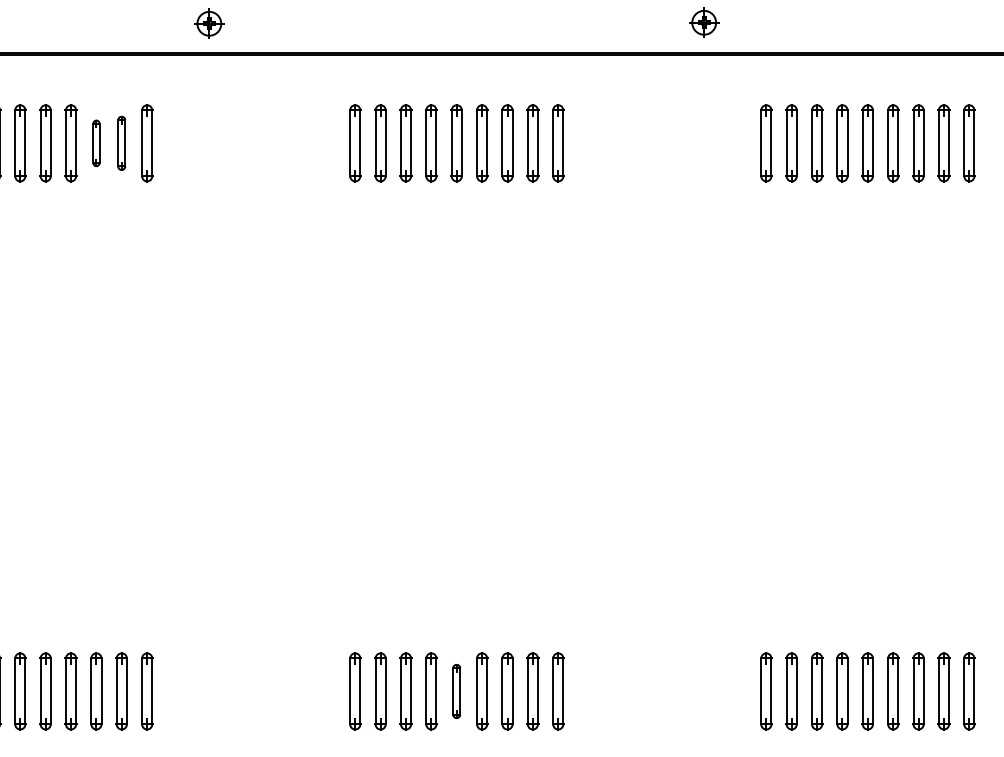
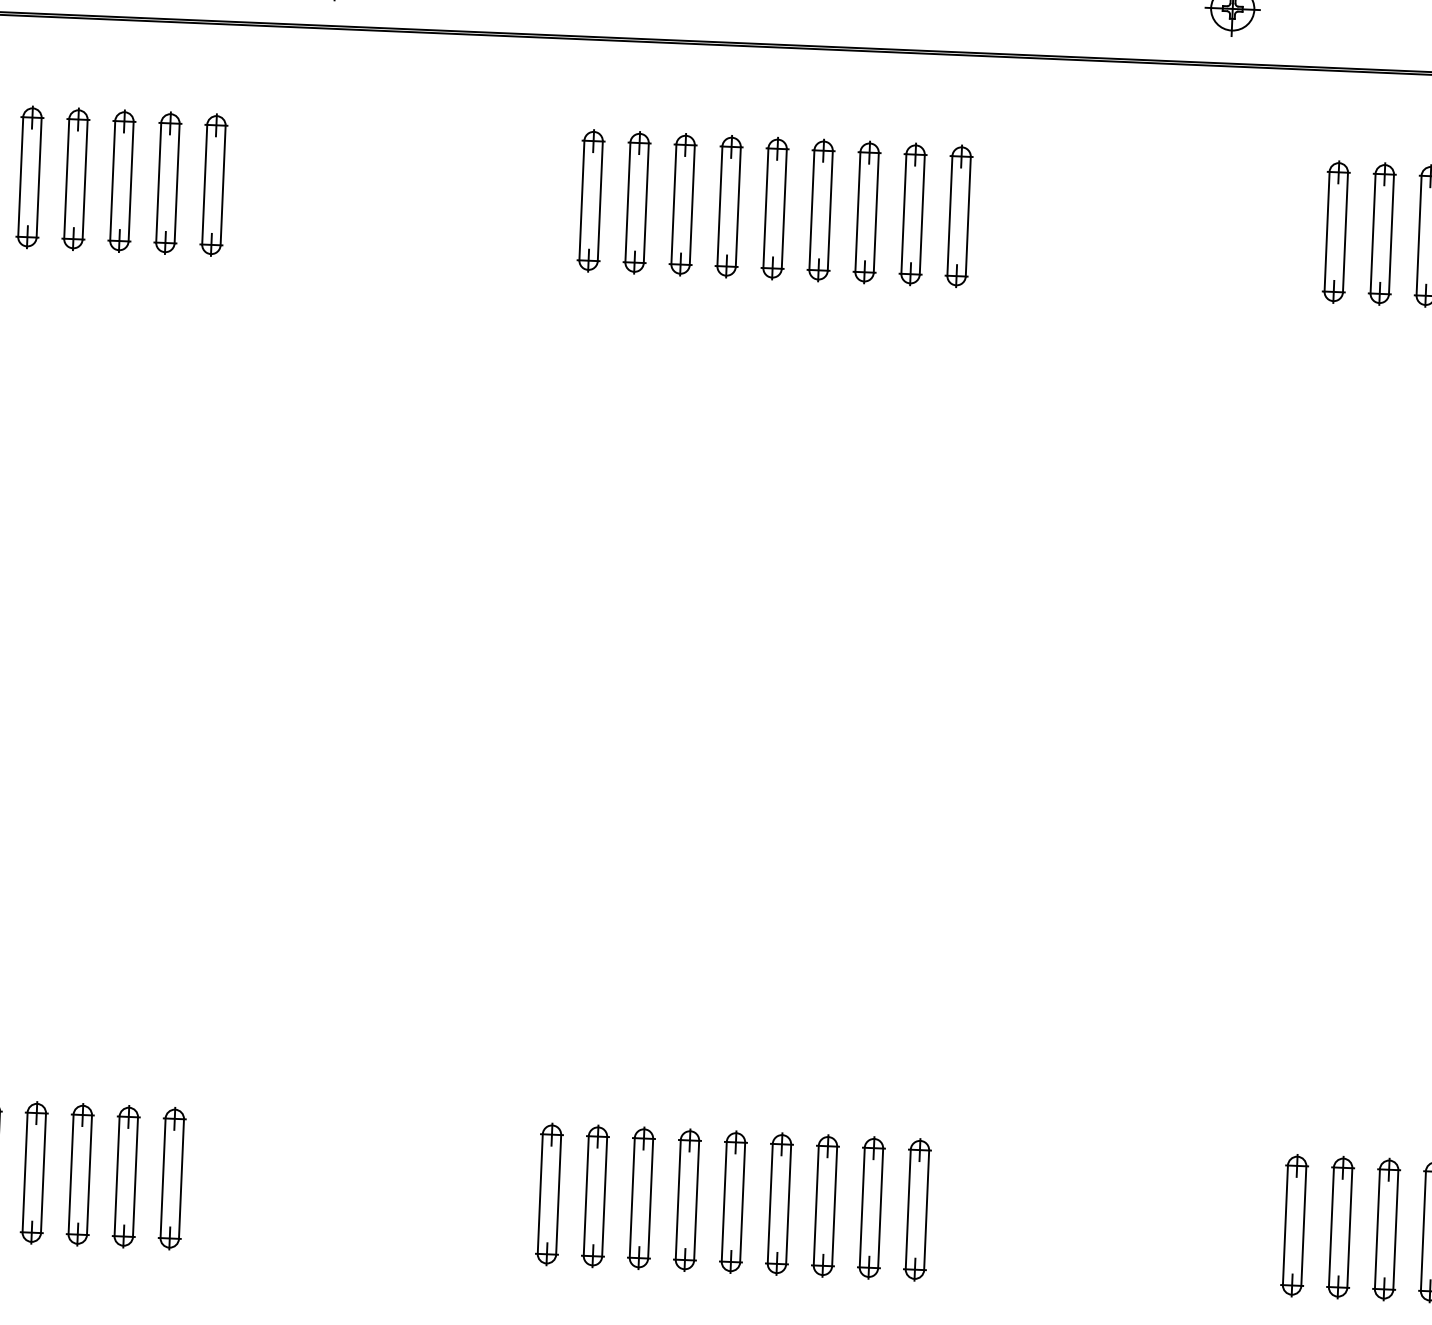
part: (96, 143) -> (122, 181), size x1.67
part: (121, 143) -> (167, 183), size x1.43
part: (456, 691) -> (732, 1202), size x1.43

